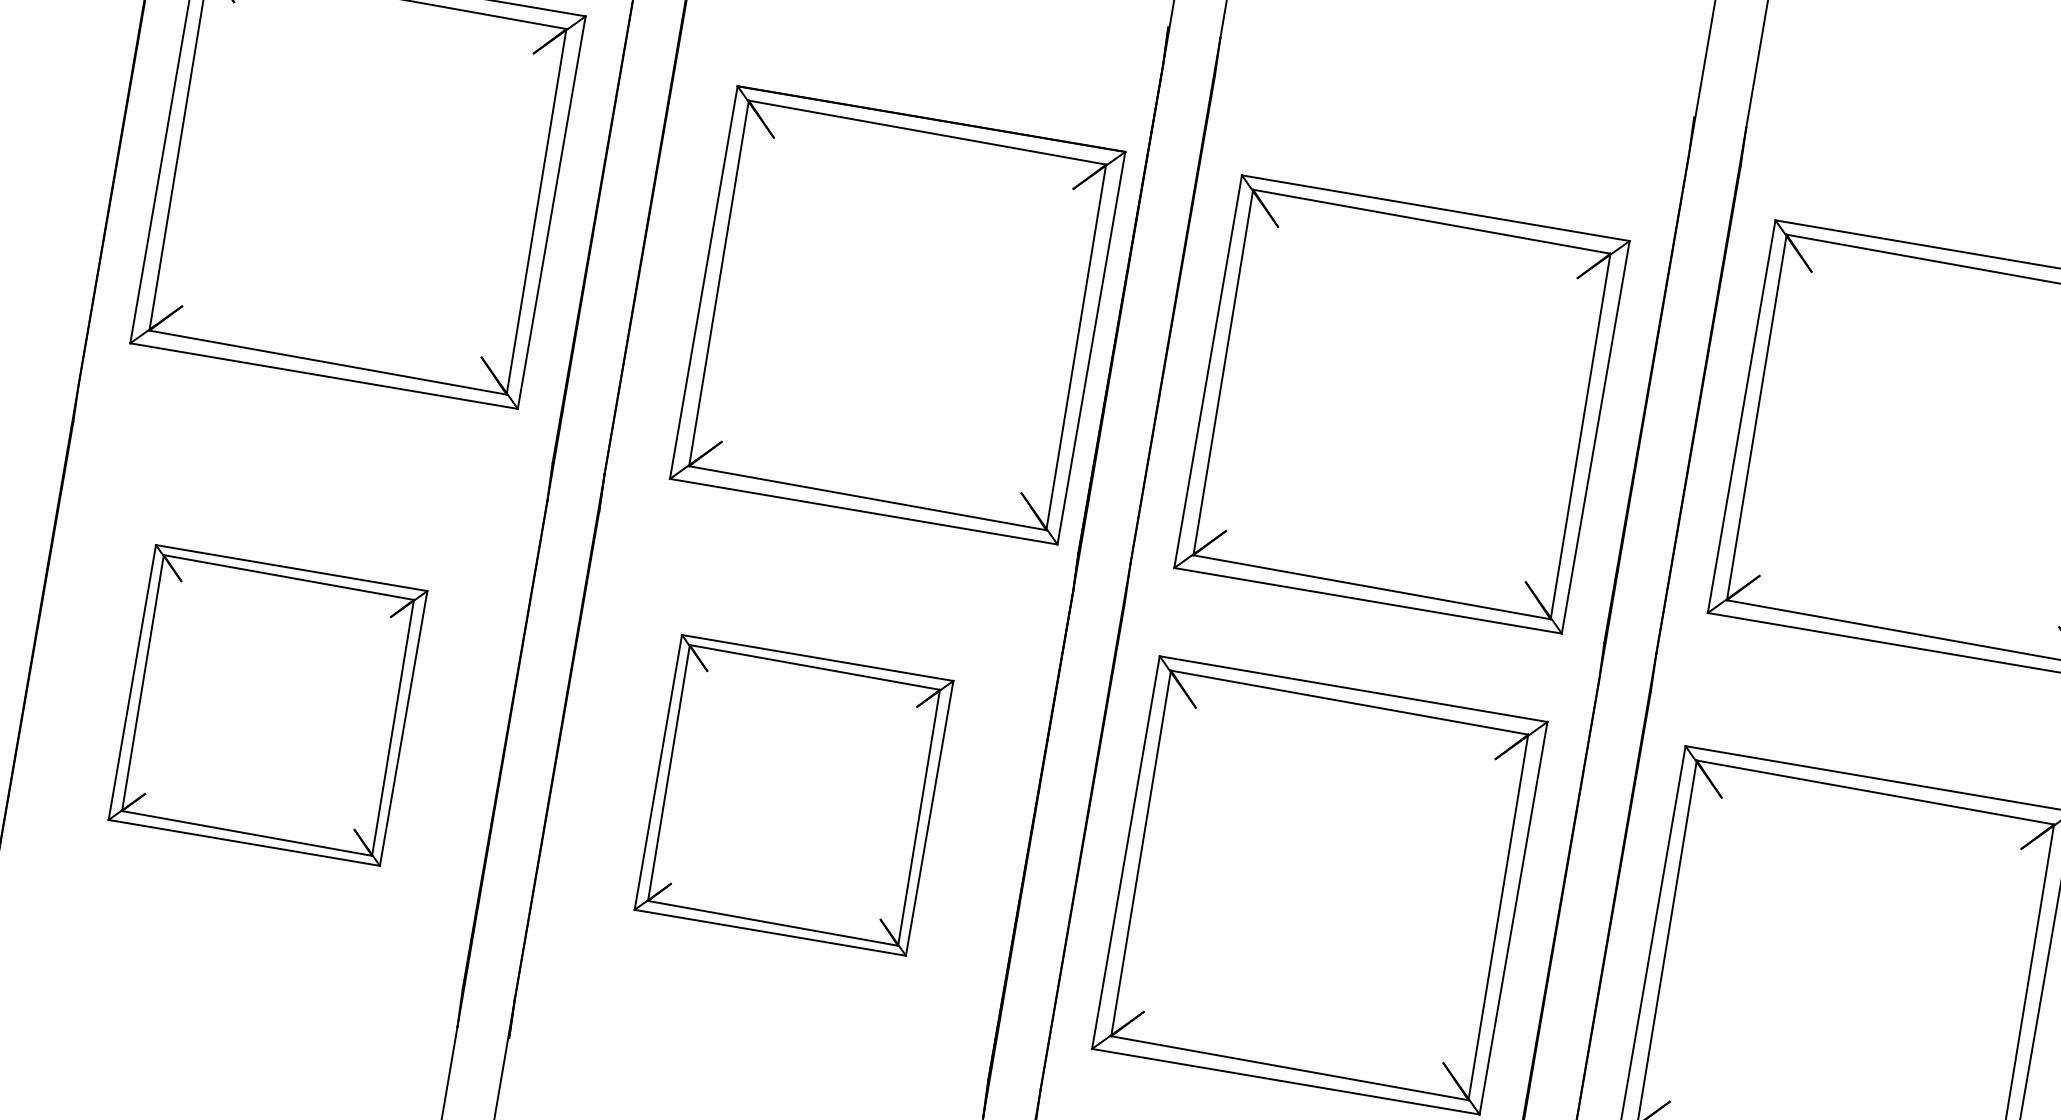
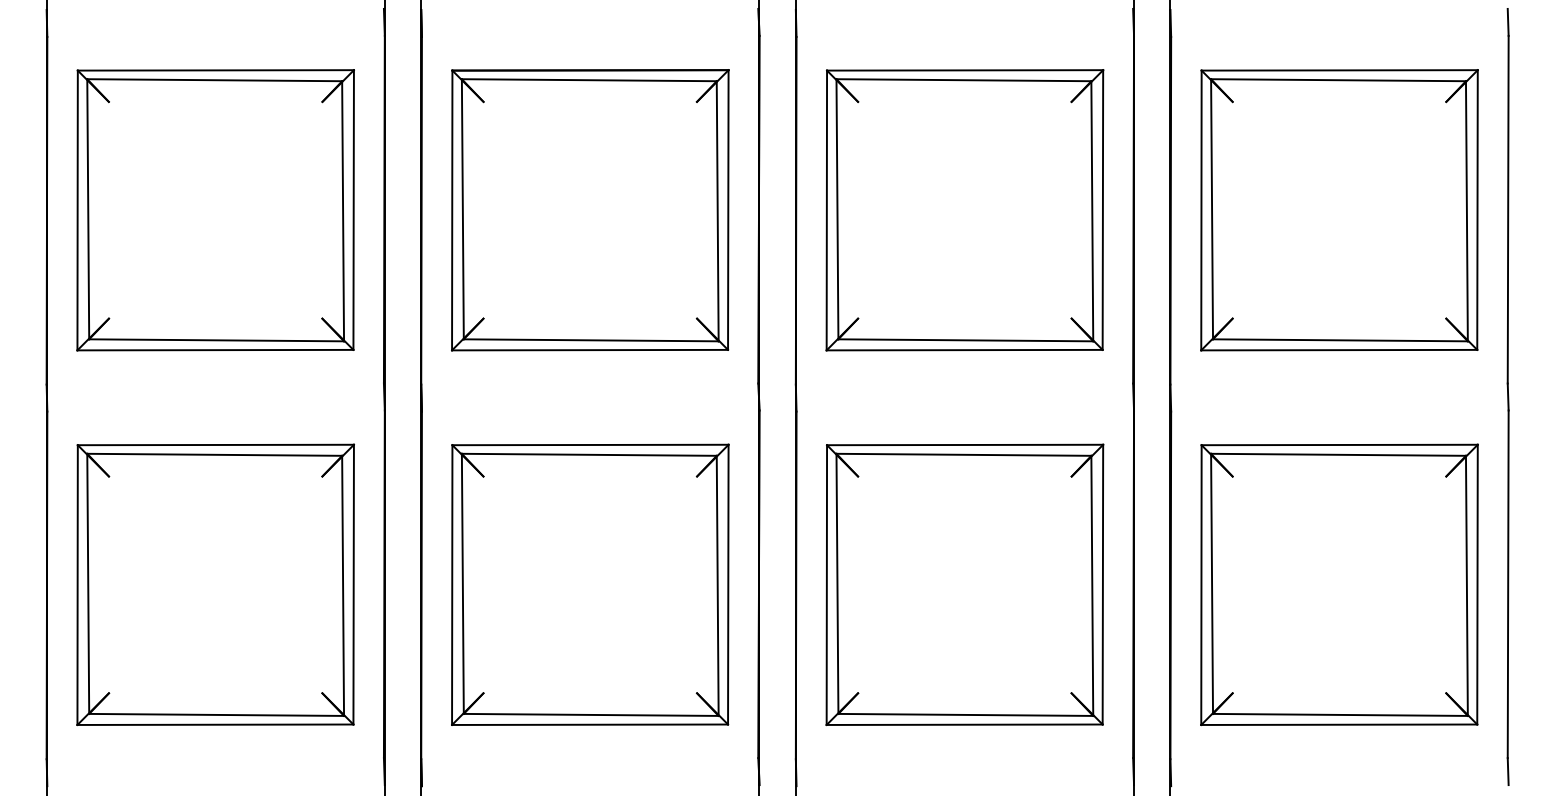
part: (897, 315) -> (590, 210), moved
part: (1401, 404) -> (964, 210), moved
part: (267, 705) -> (215, 584), size x1.43
part: (794, 795) -> (590, 584), size x1.43

